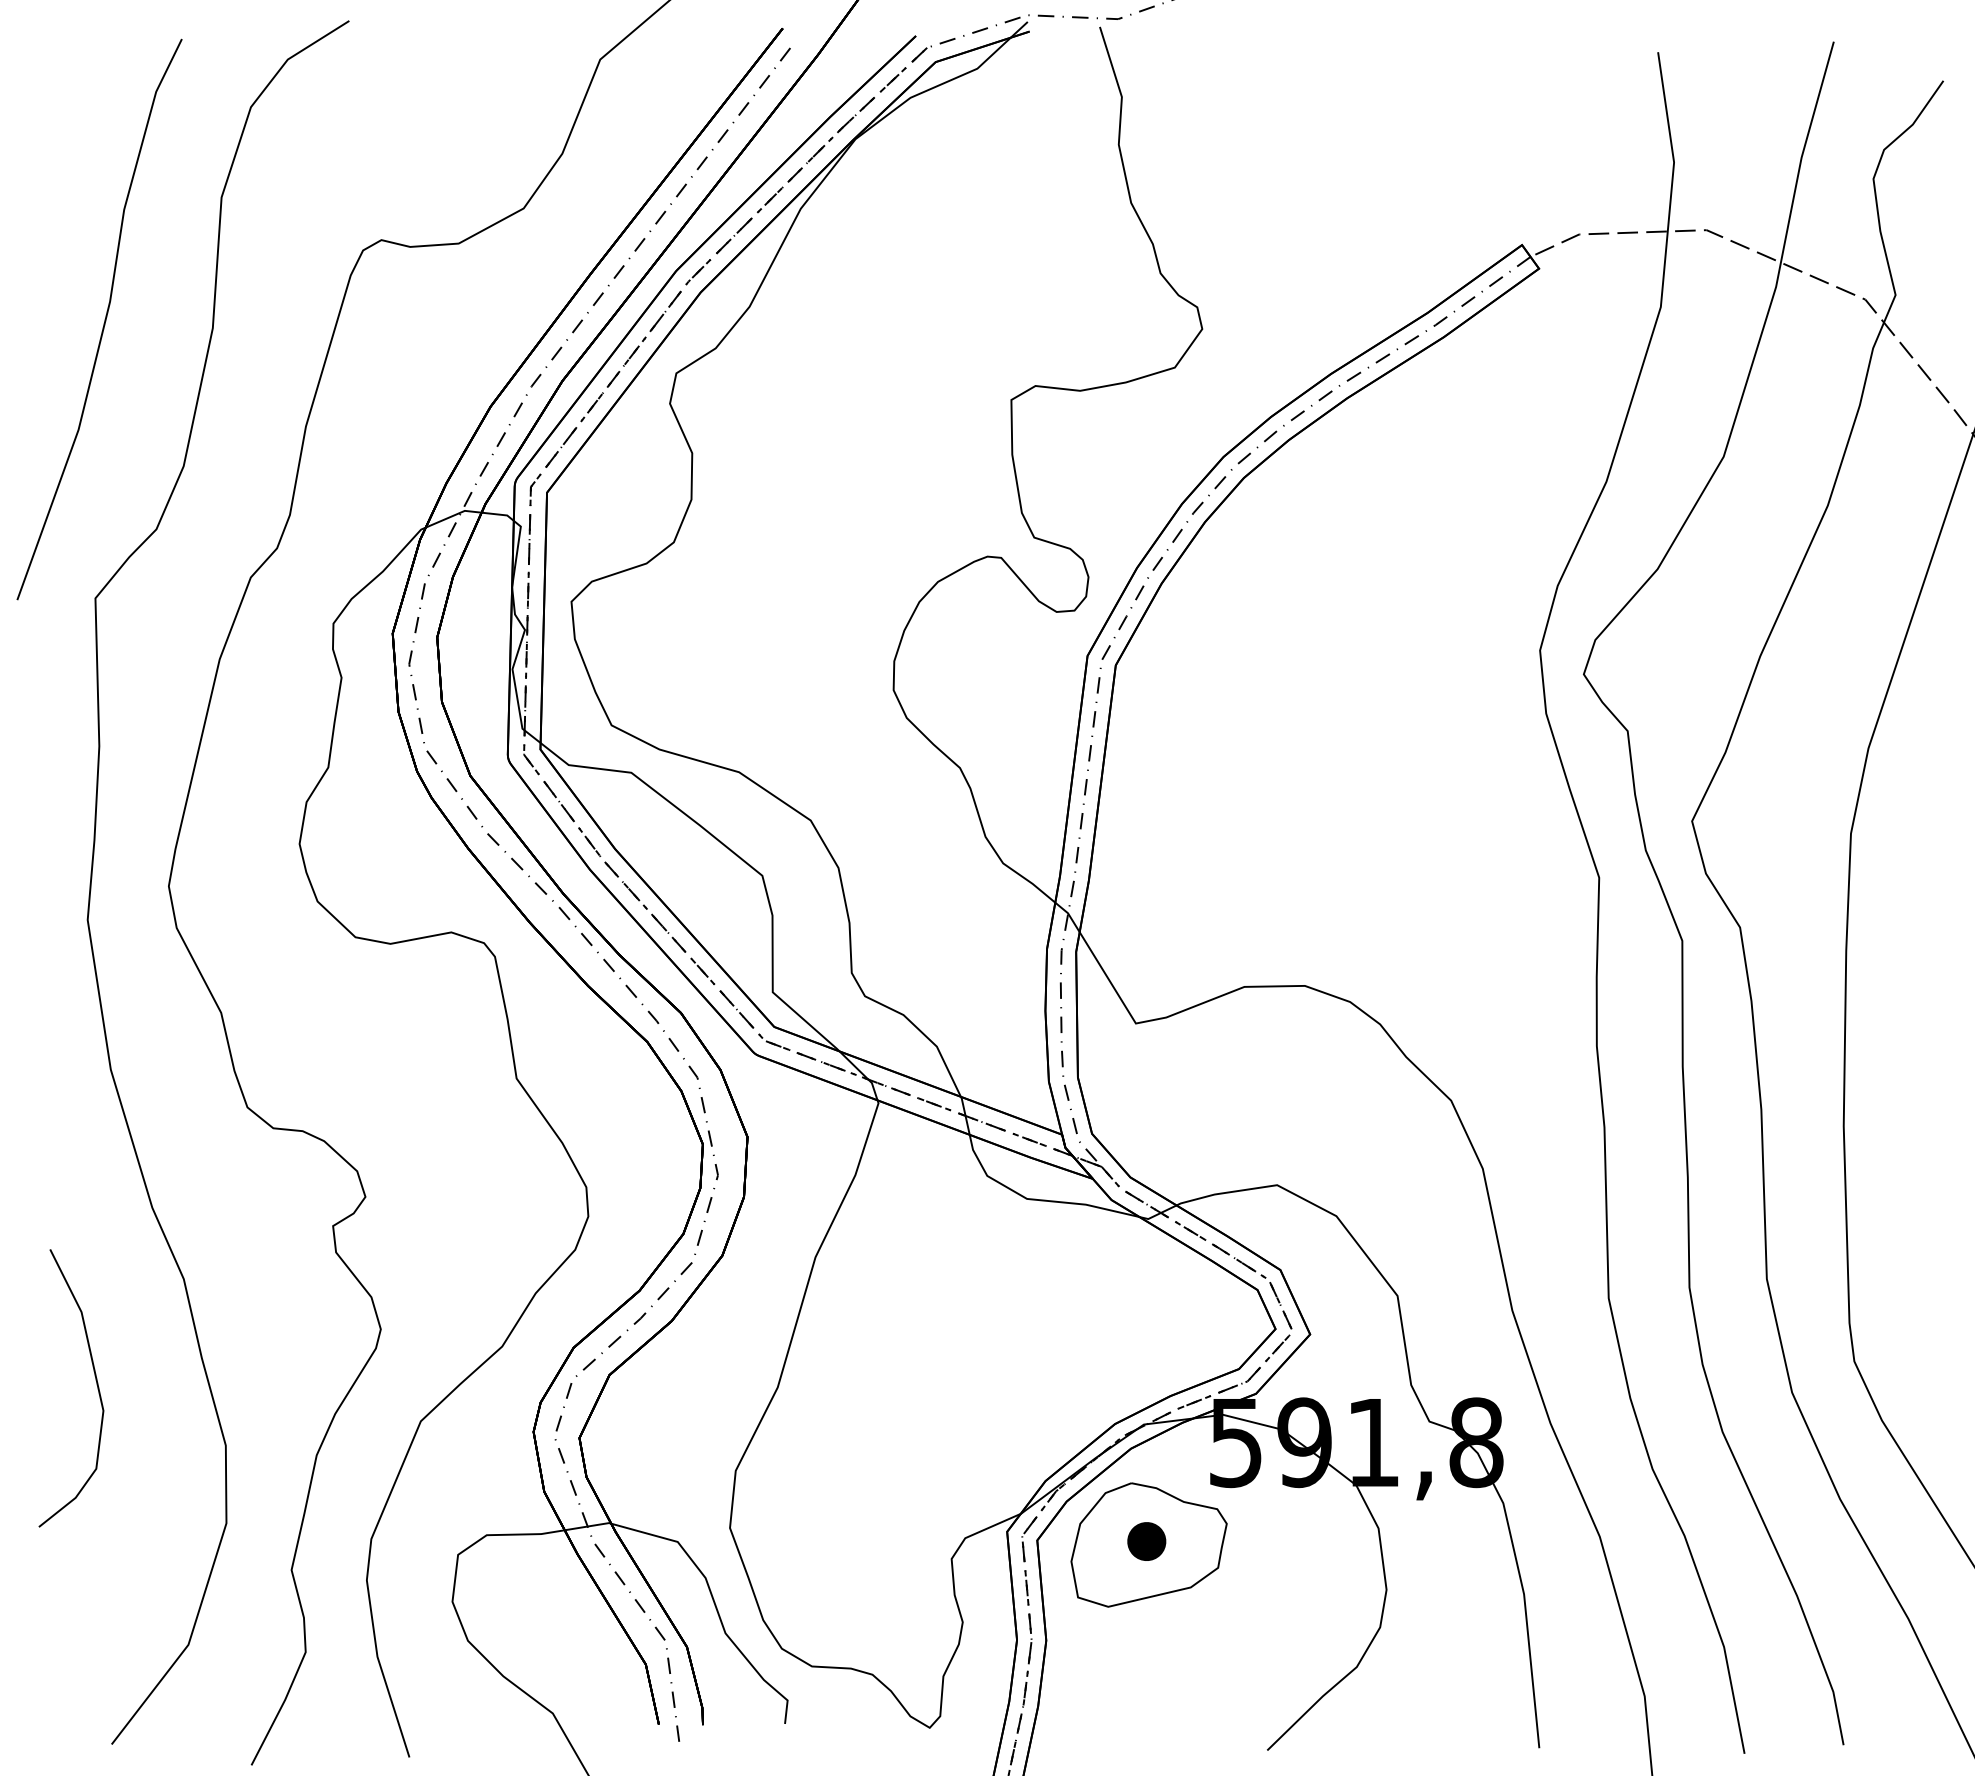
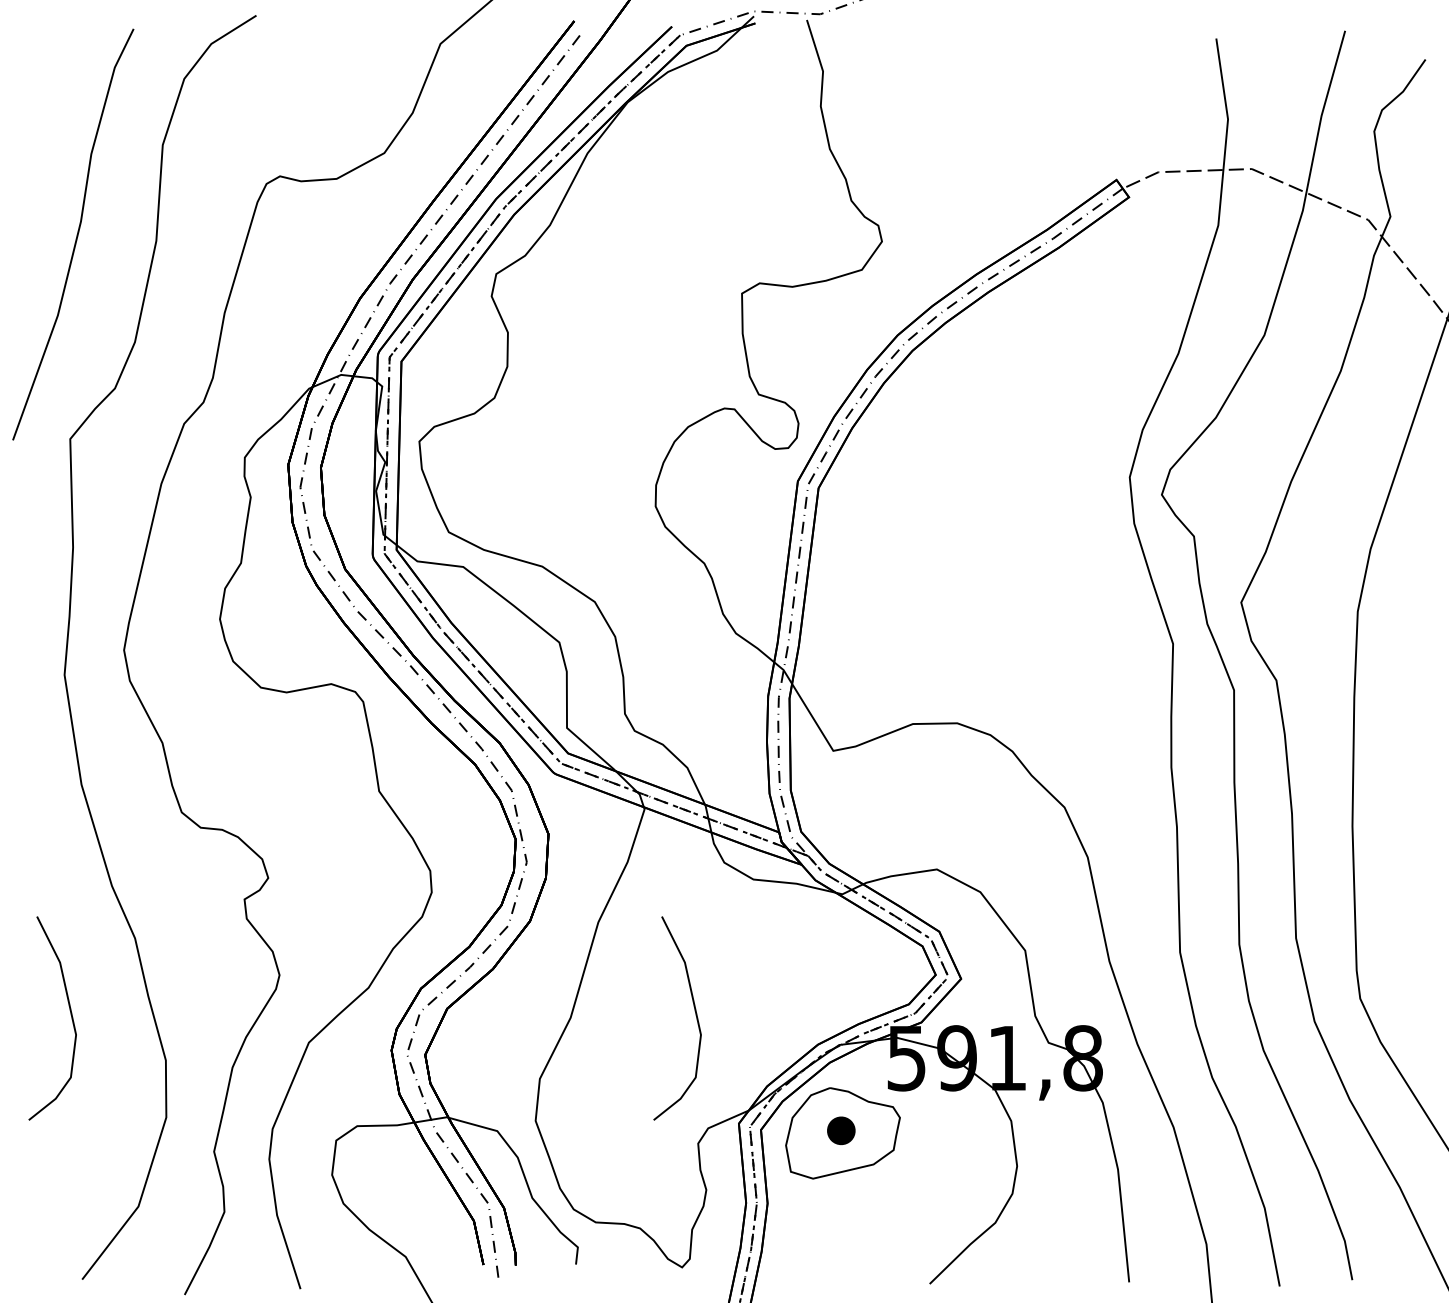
curve: (948, 1385) -> (695, 1016), added

